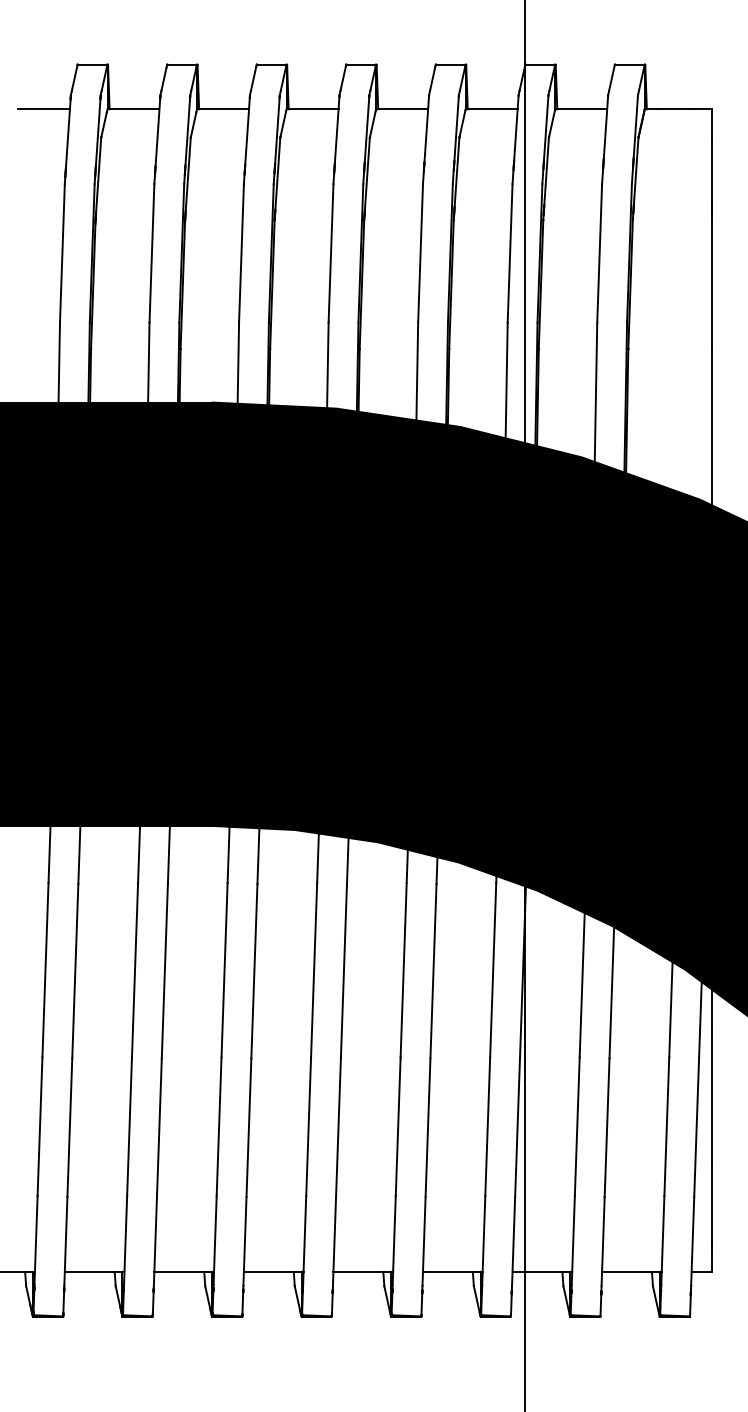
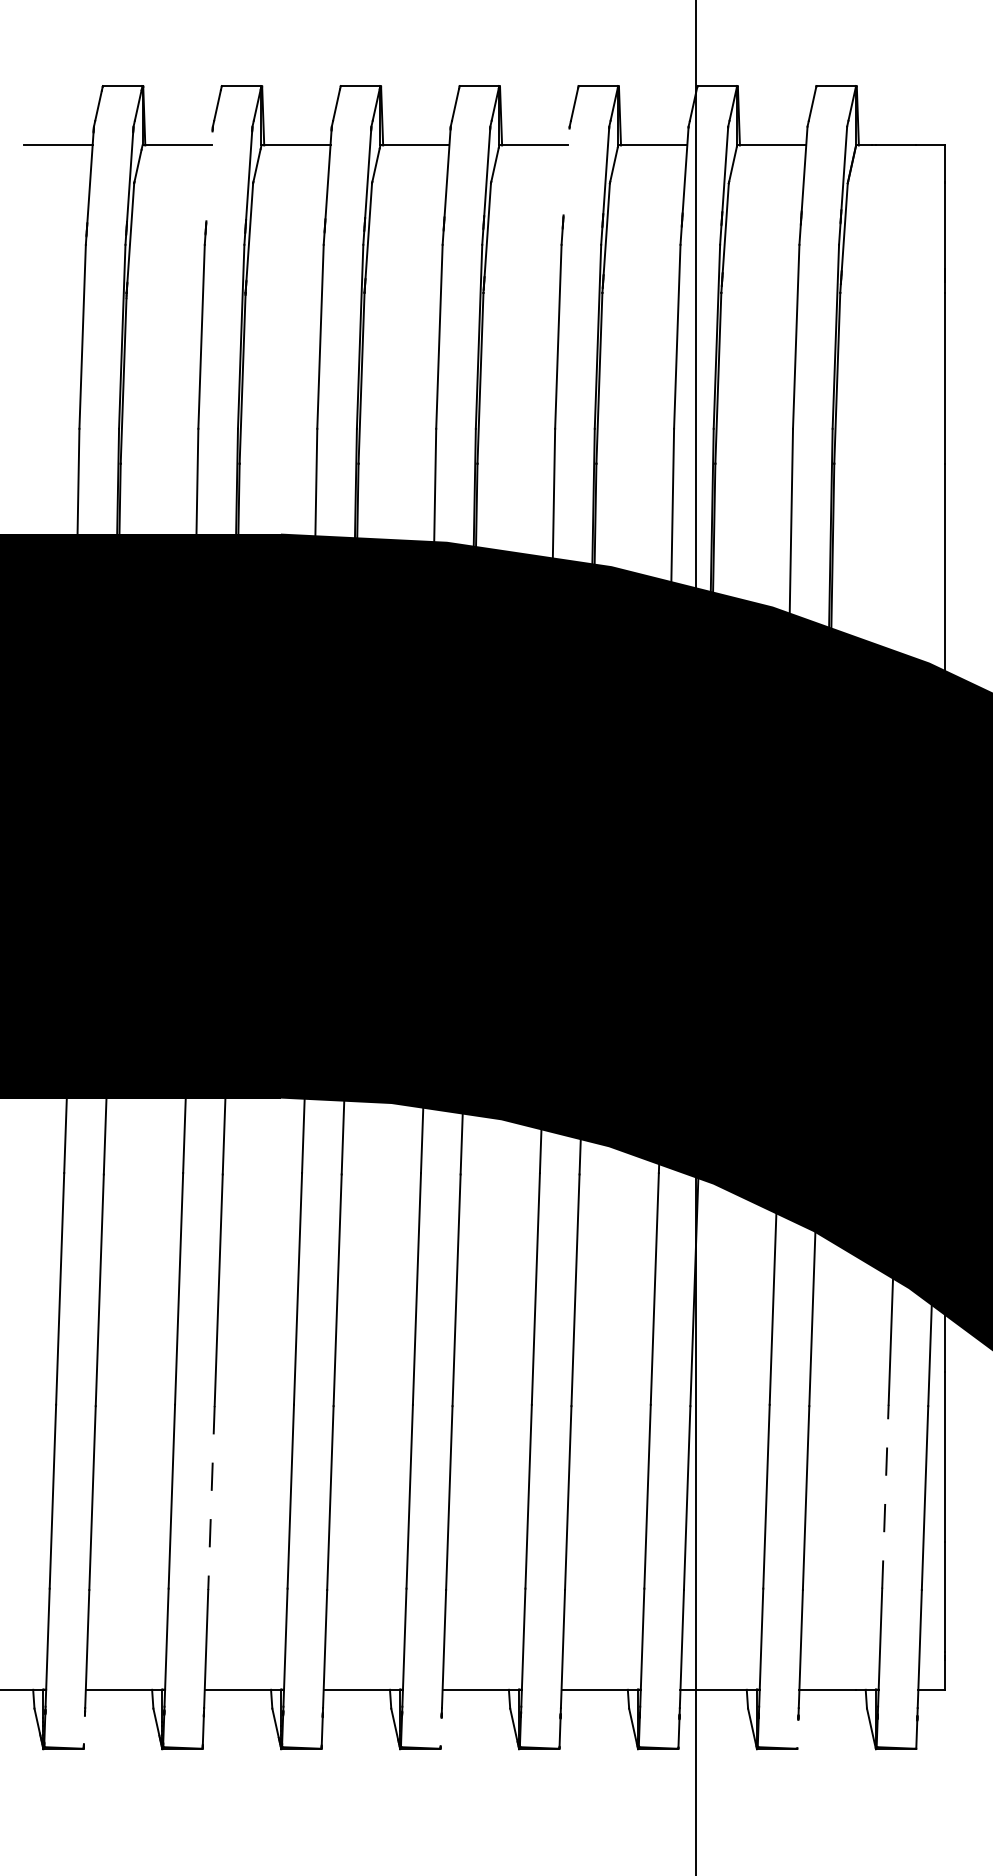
line: (426, 128) -> (566, 171), removed
line: (157, 132) -> (209, 176), removed
line: (666, 1126) -> (885, 1496), solid -> dashed
line: (159, 1128) -> (211, 1498), solid -> dashed
line: (63, 1301) -> (83, 1729), removed
line: (331, 1303) -> (440, 1731), removed
line: (600, 1304) -> (797, 1733), removed

